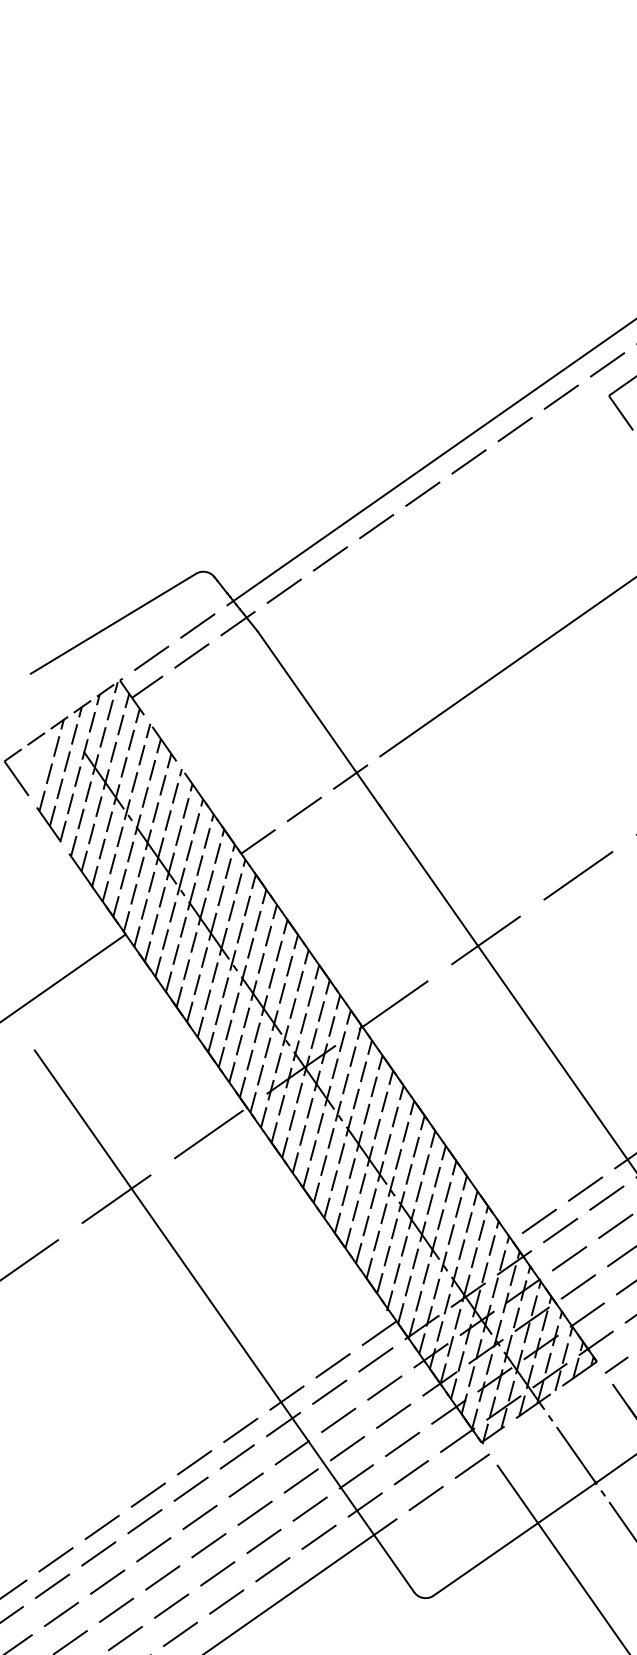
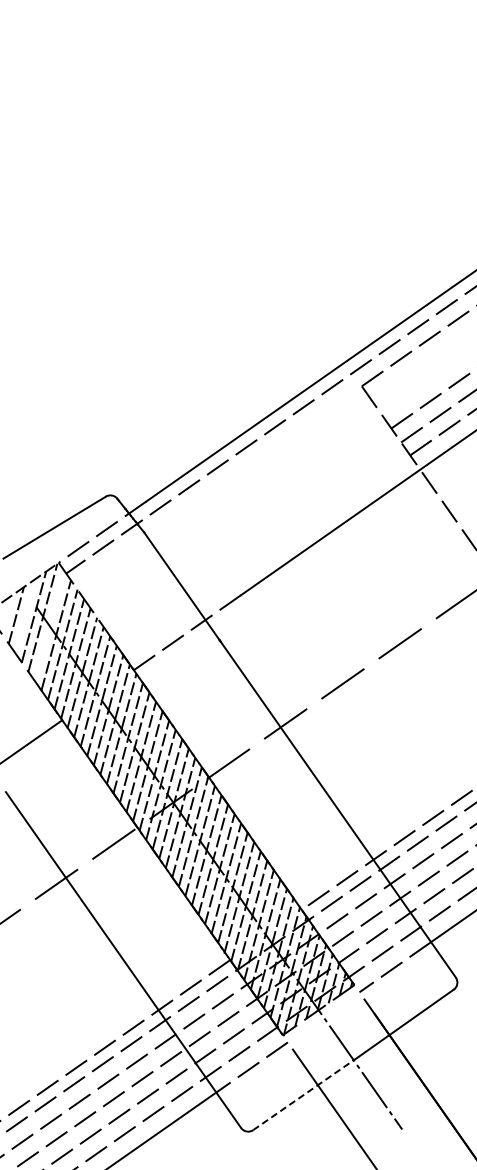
line: (66, 767) -> (25, 616), removed
line: (105, 783) -> (49, 626), removed
line: (514, 1539) -> (303, 1095), solid -> dashed

